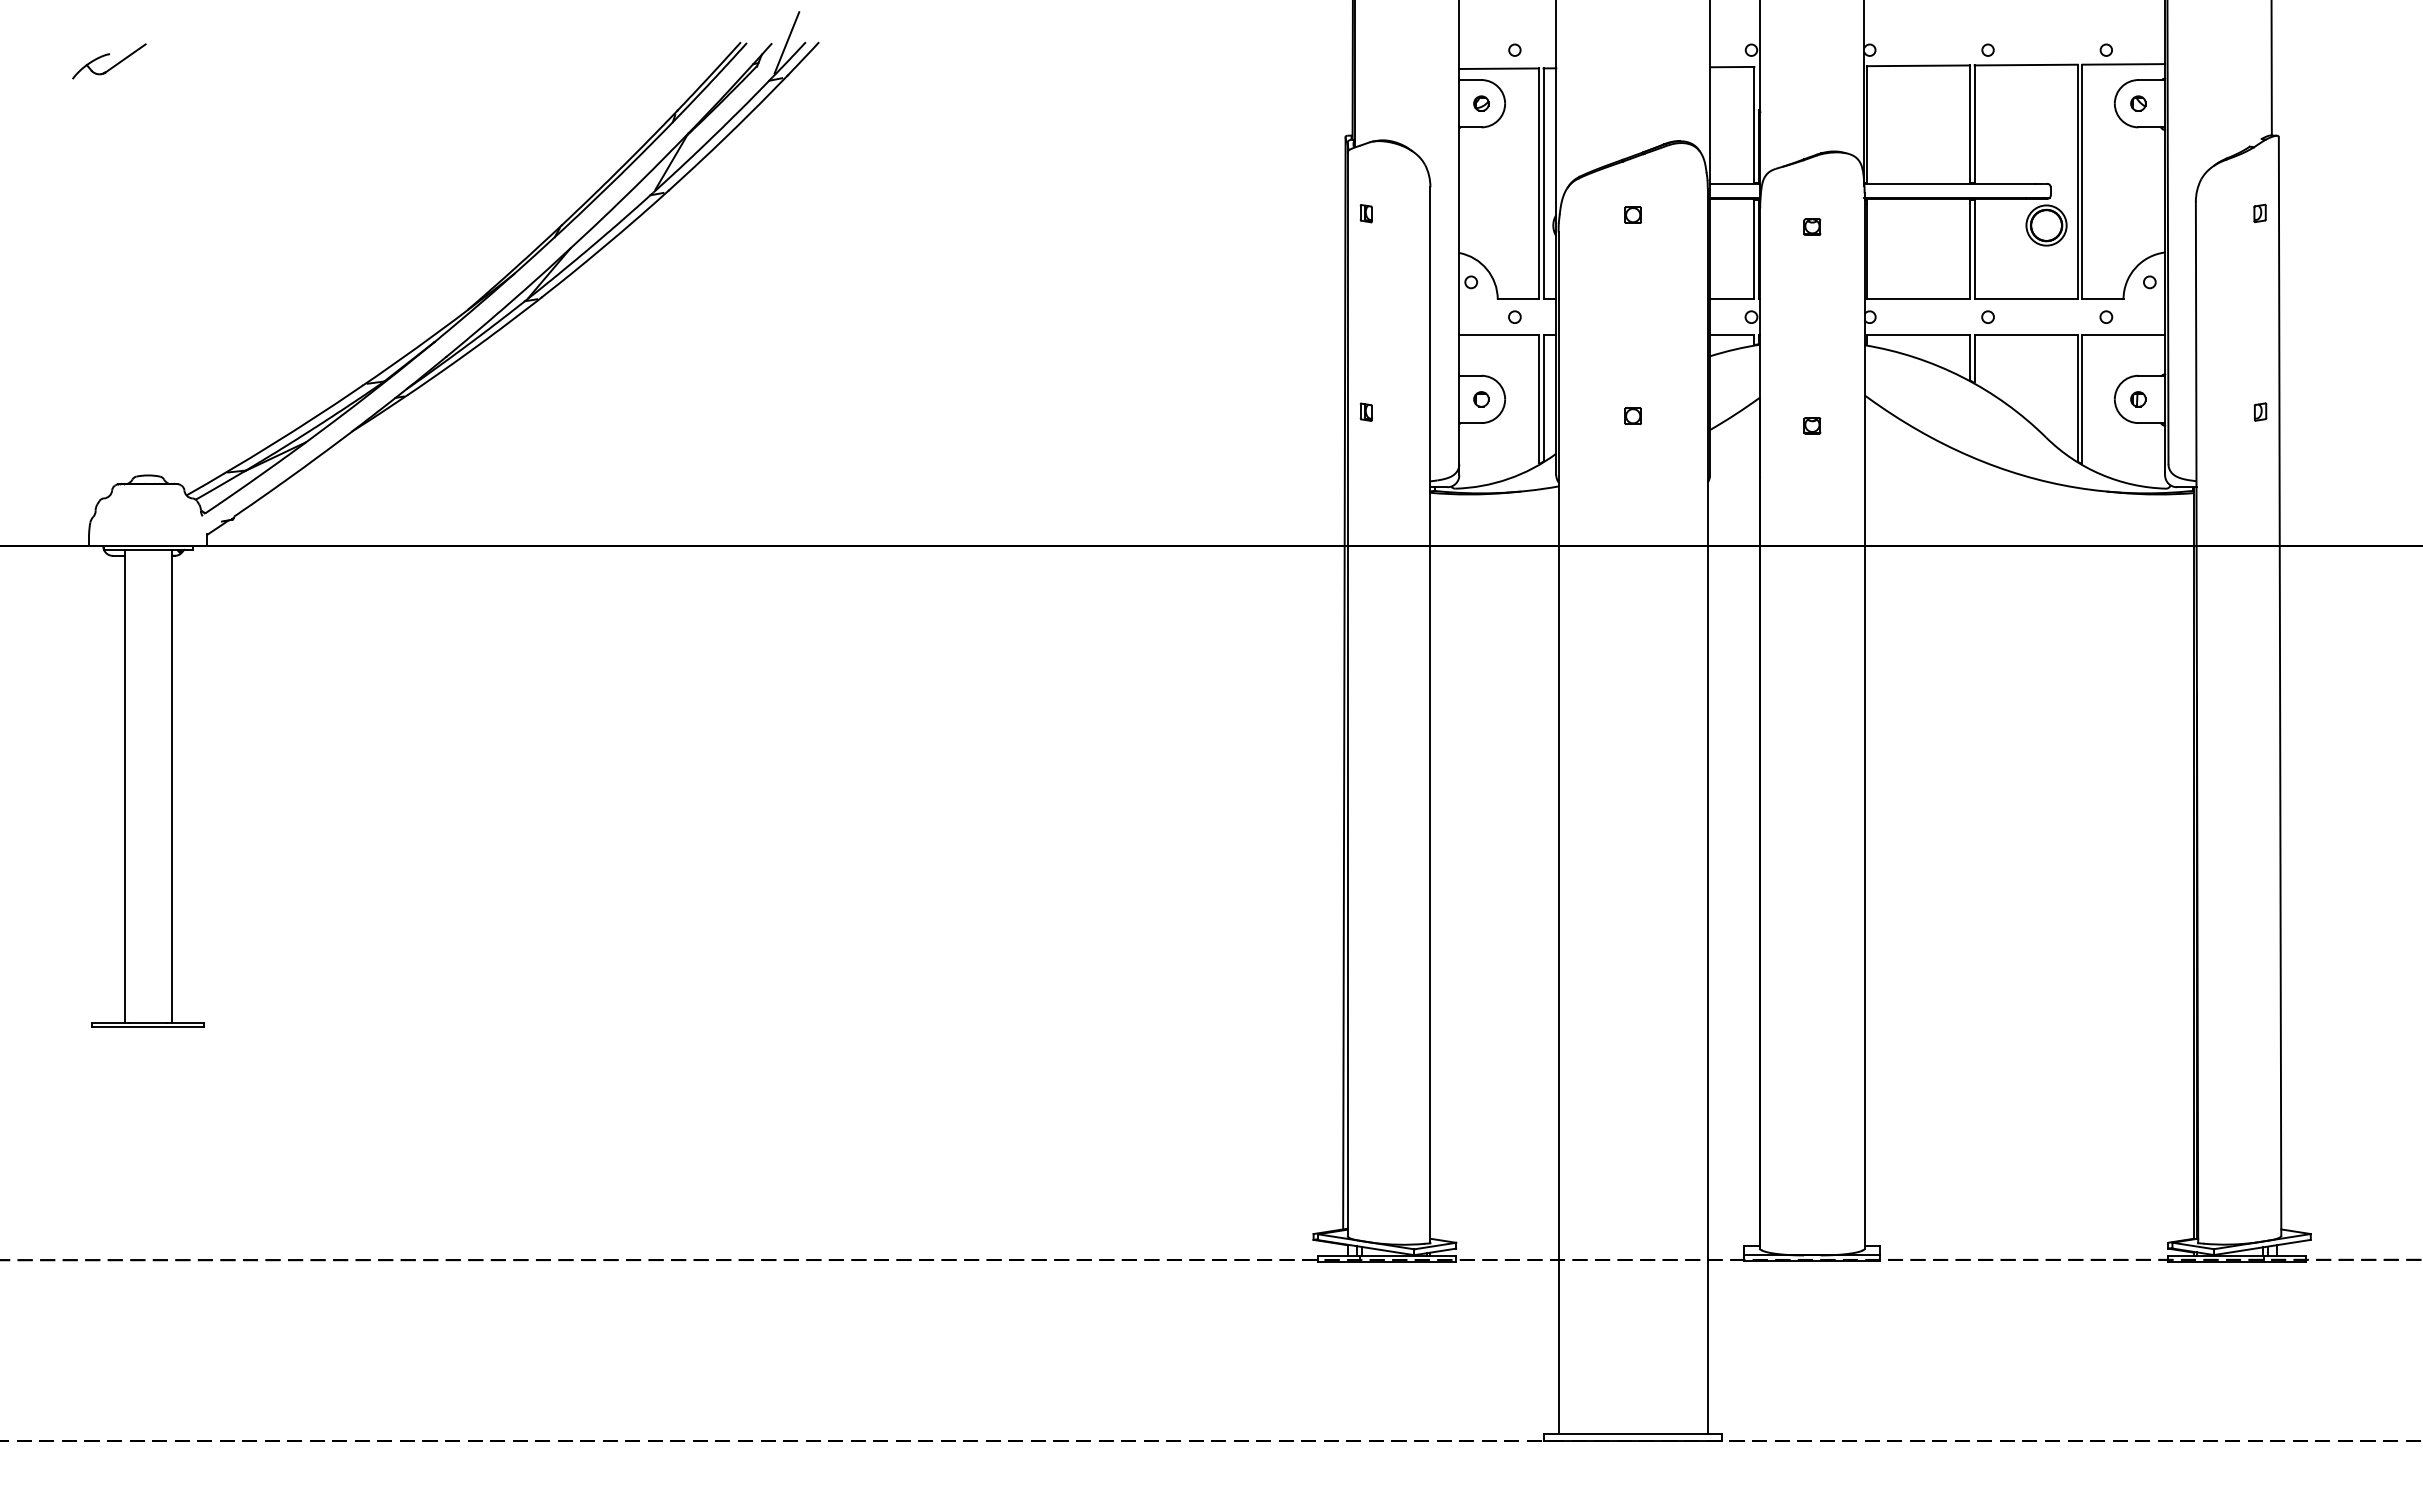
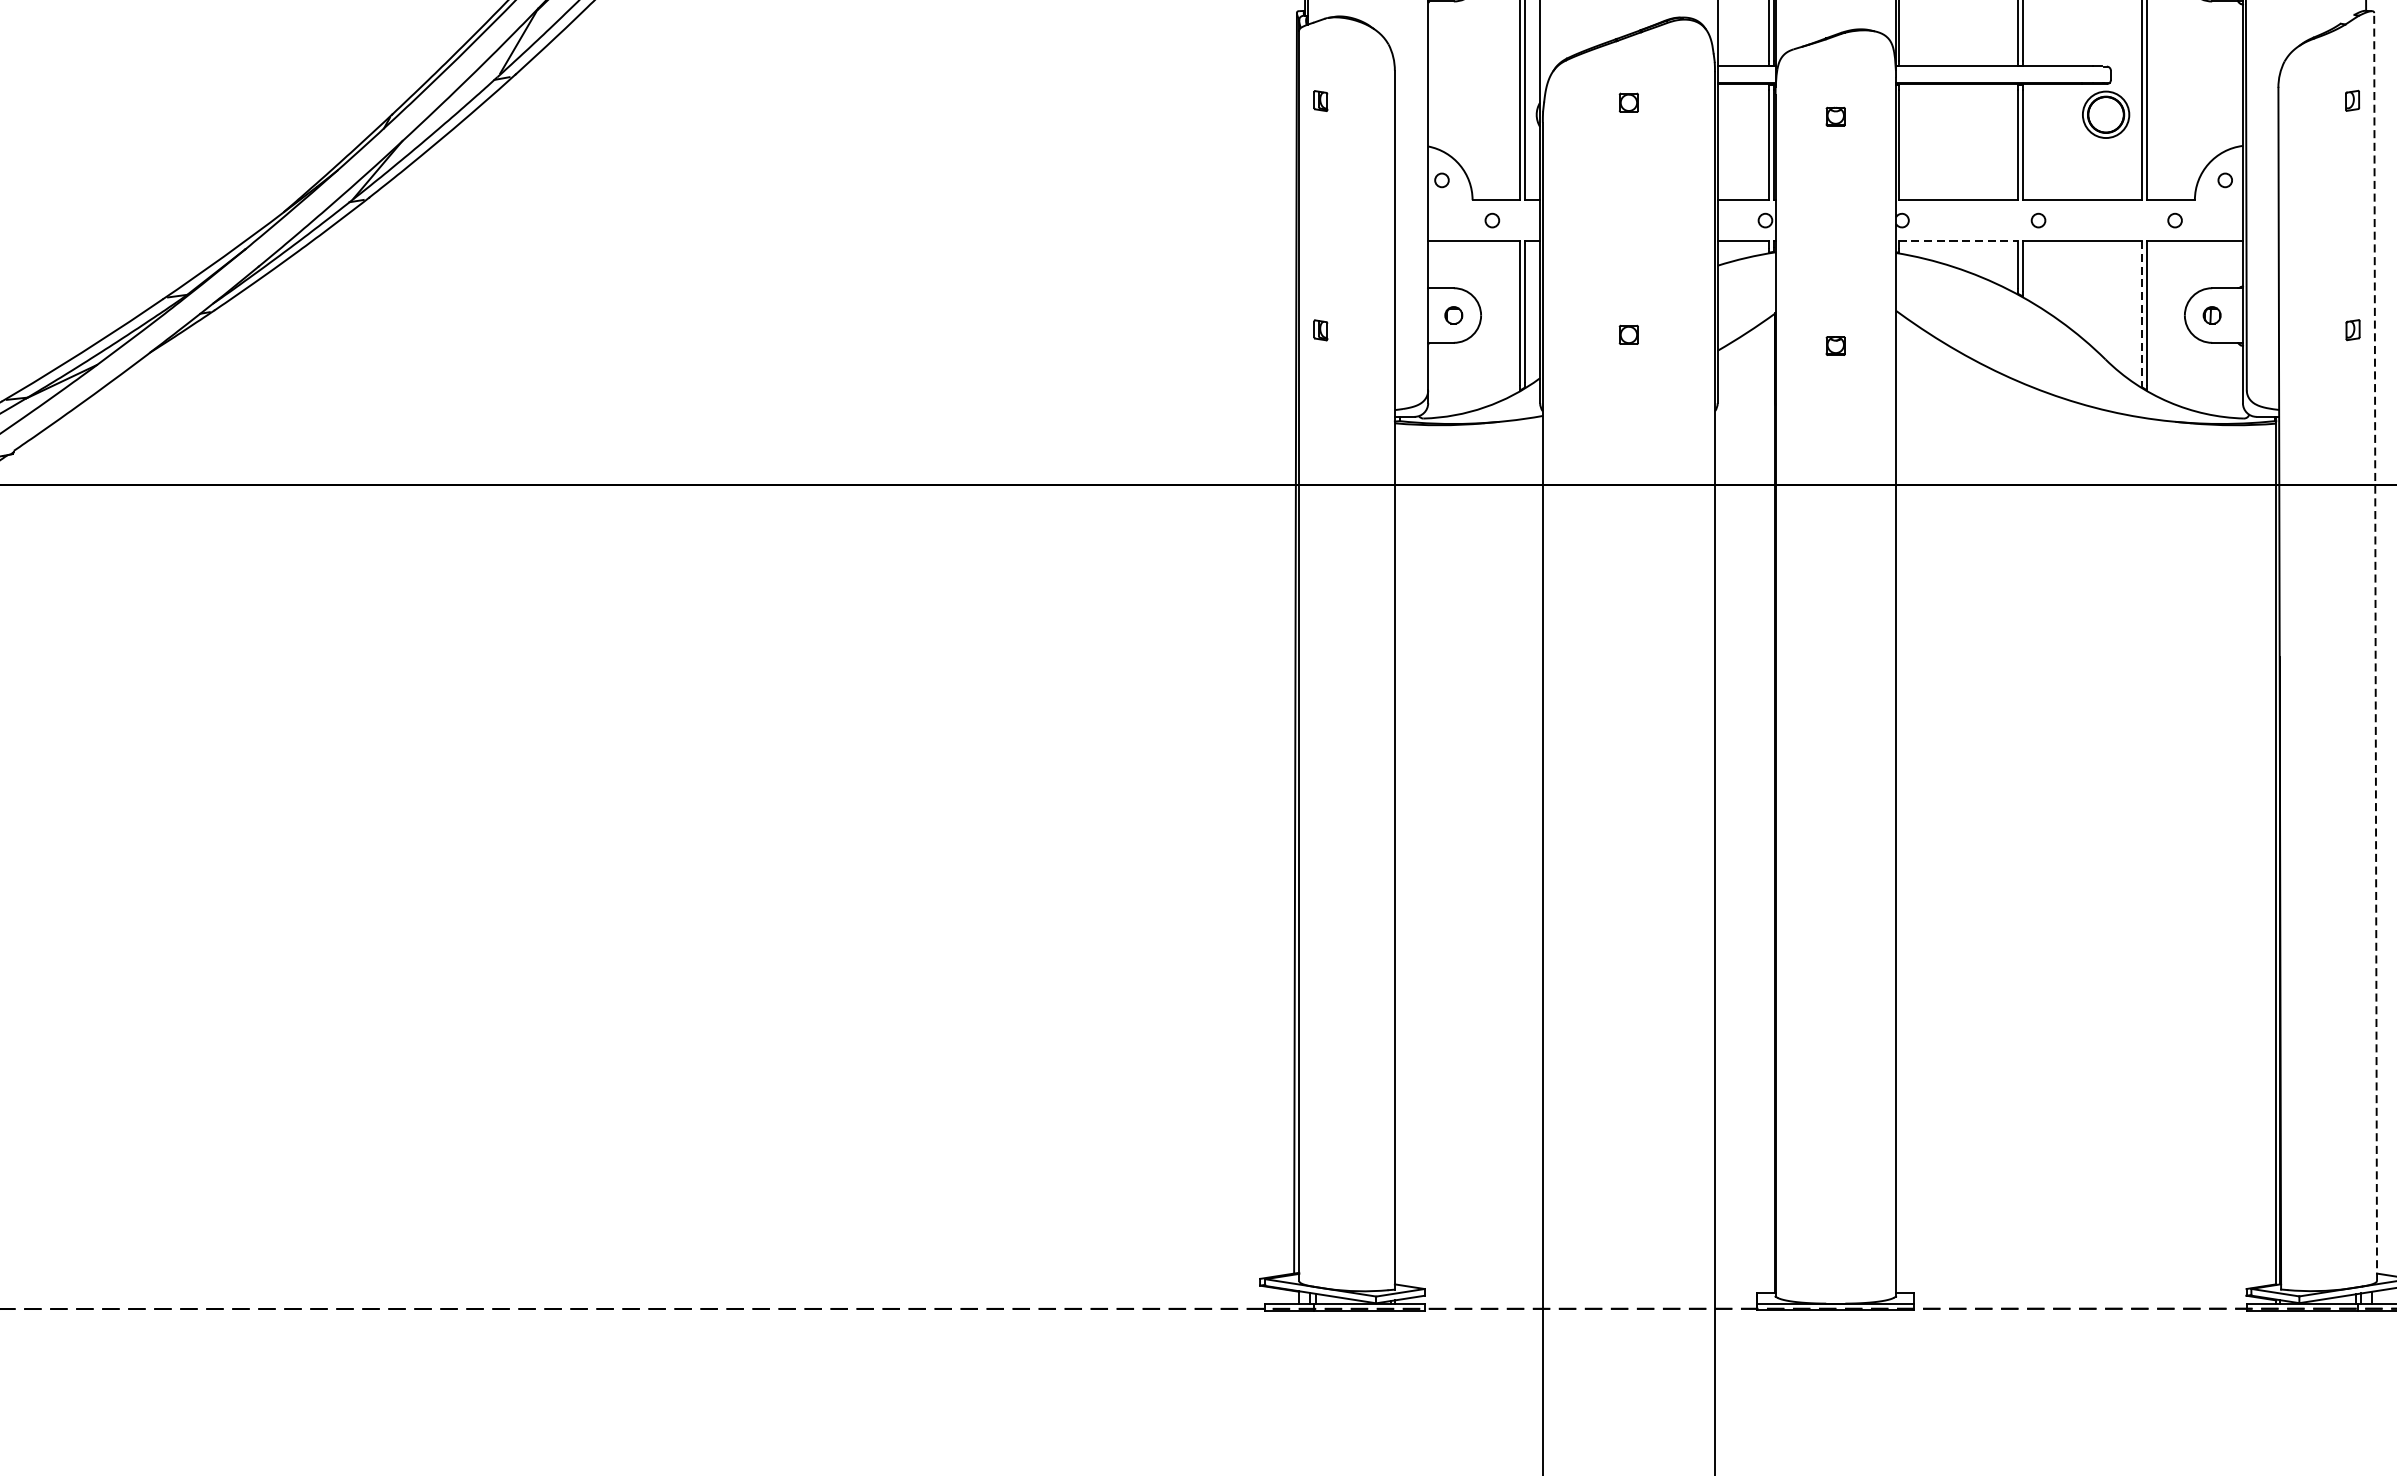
line: (1918, 334) -> (1958, 240), solid -> dashed
line: (2077, 395) -> (2141, 310), solid -> dashed
line: (2280, 686) -> (2376, 646), solid -> dashed

